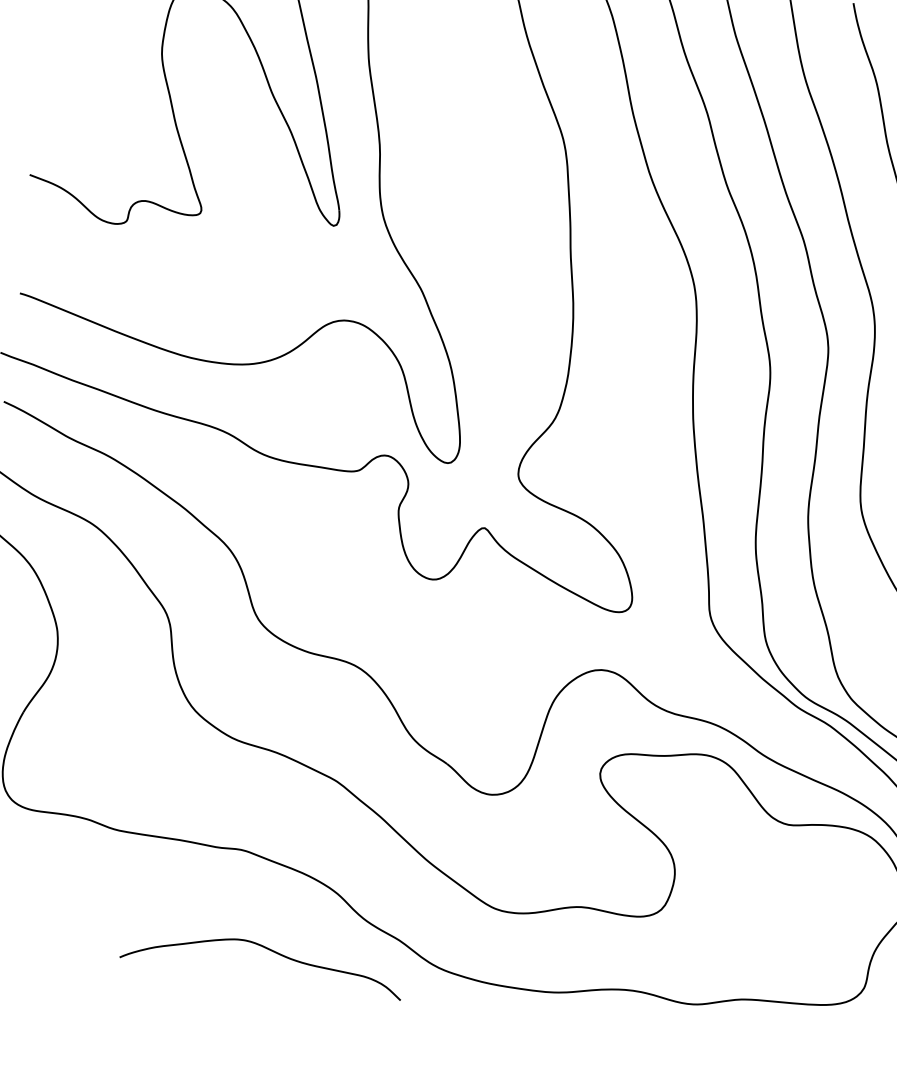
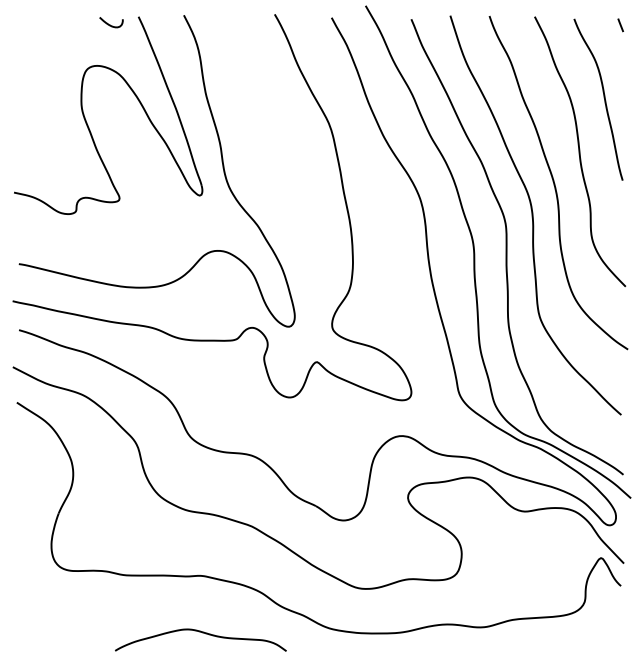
curve: (267, 950) -> (202, 633), moved

